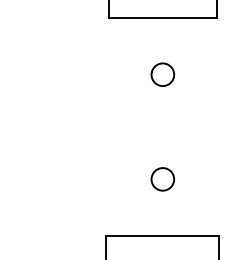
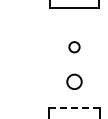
circle: (162, 75) -> (74, 47), moved
circle: (162, 180) -> (74, 82), size x1.4
line: (162, 235) -> (74, 107), solid -> dashed

